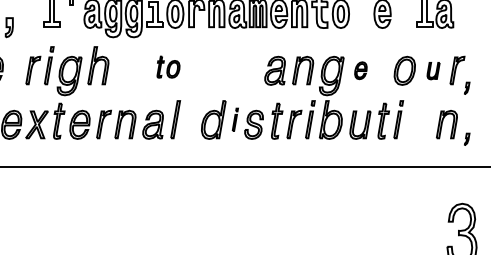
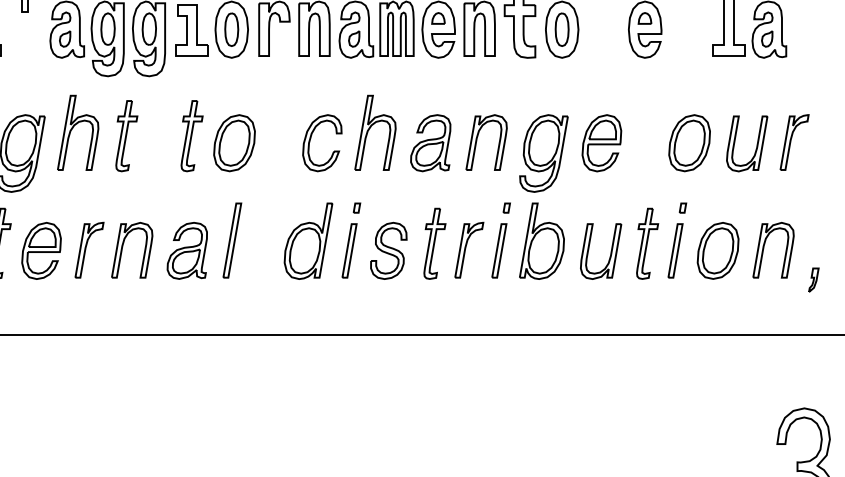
part: (234, 65) -> (349, 132), added
part: (122, 66) -> (126, 134), added
part: (168, 66) -> (218, 134), size x1.67
part: (360, 70) -> (601, 142), size x1.67
part: (433, 70) -> (746, 142), size x1.67
part: (467, 87) -> (814, 176), removed
part: (235, 119) -> (351, 240), size x1.67
part: (419, 124) -> (718, 250), added

